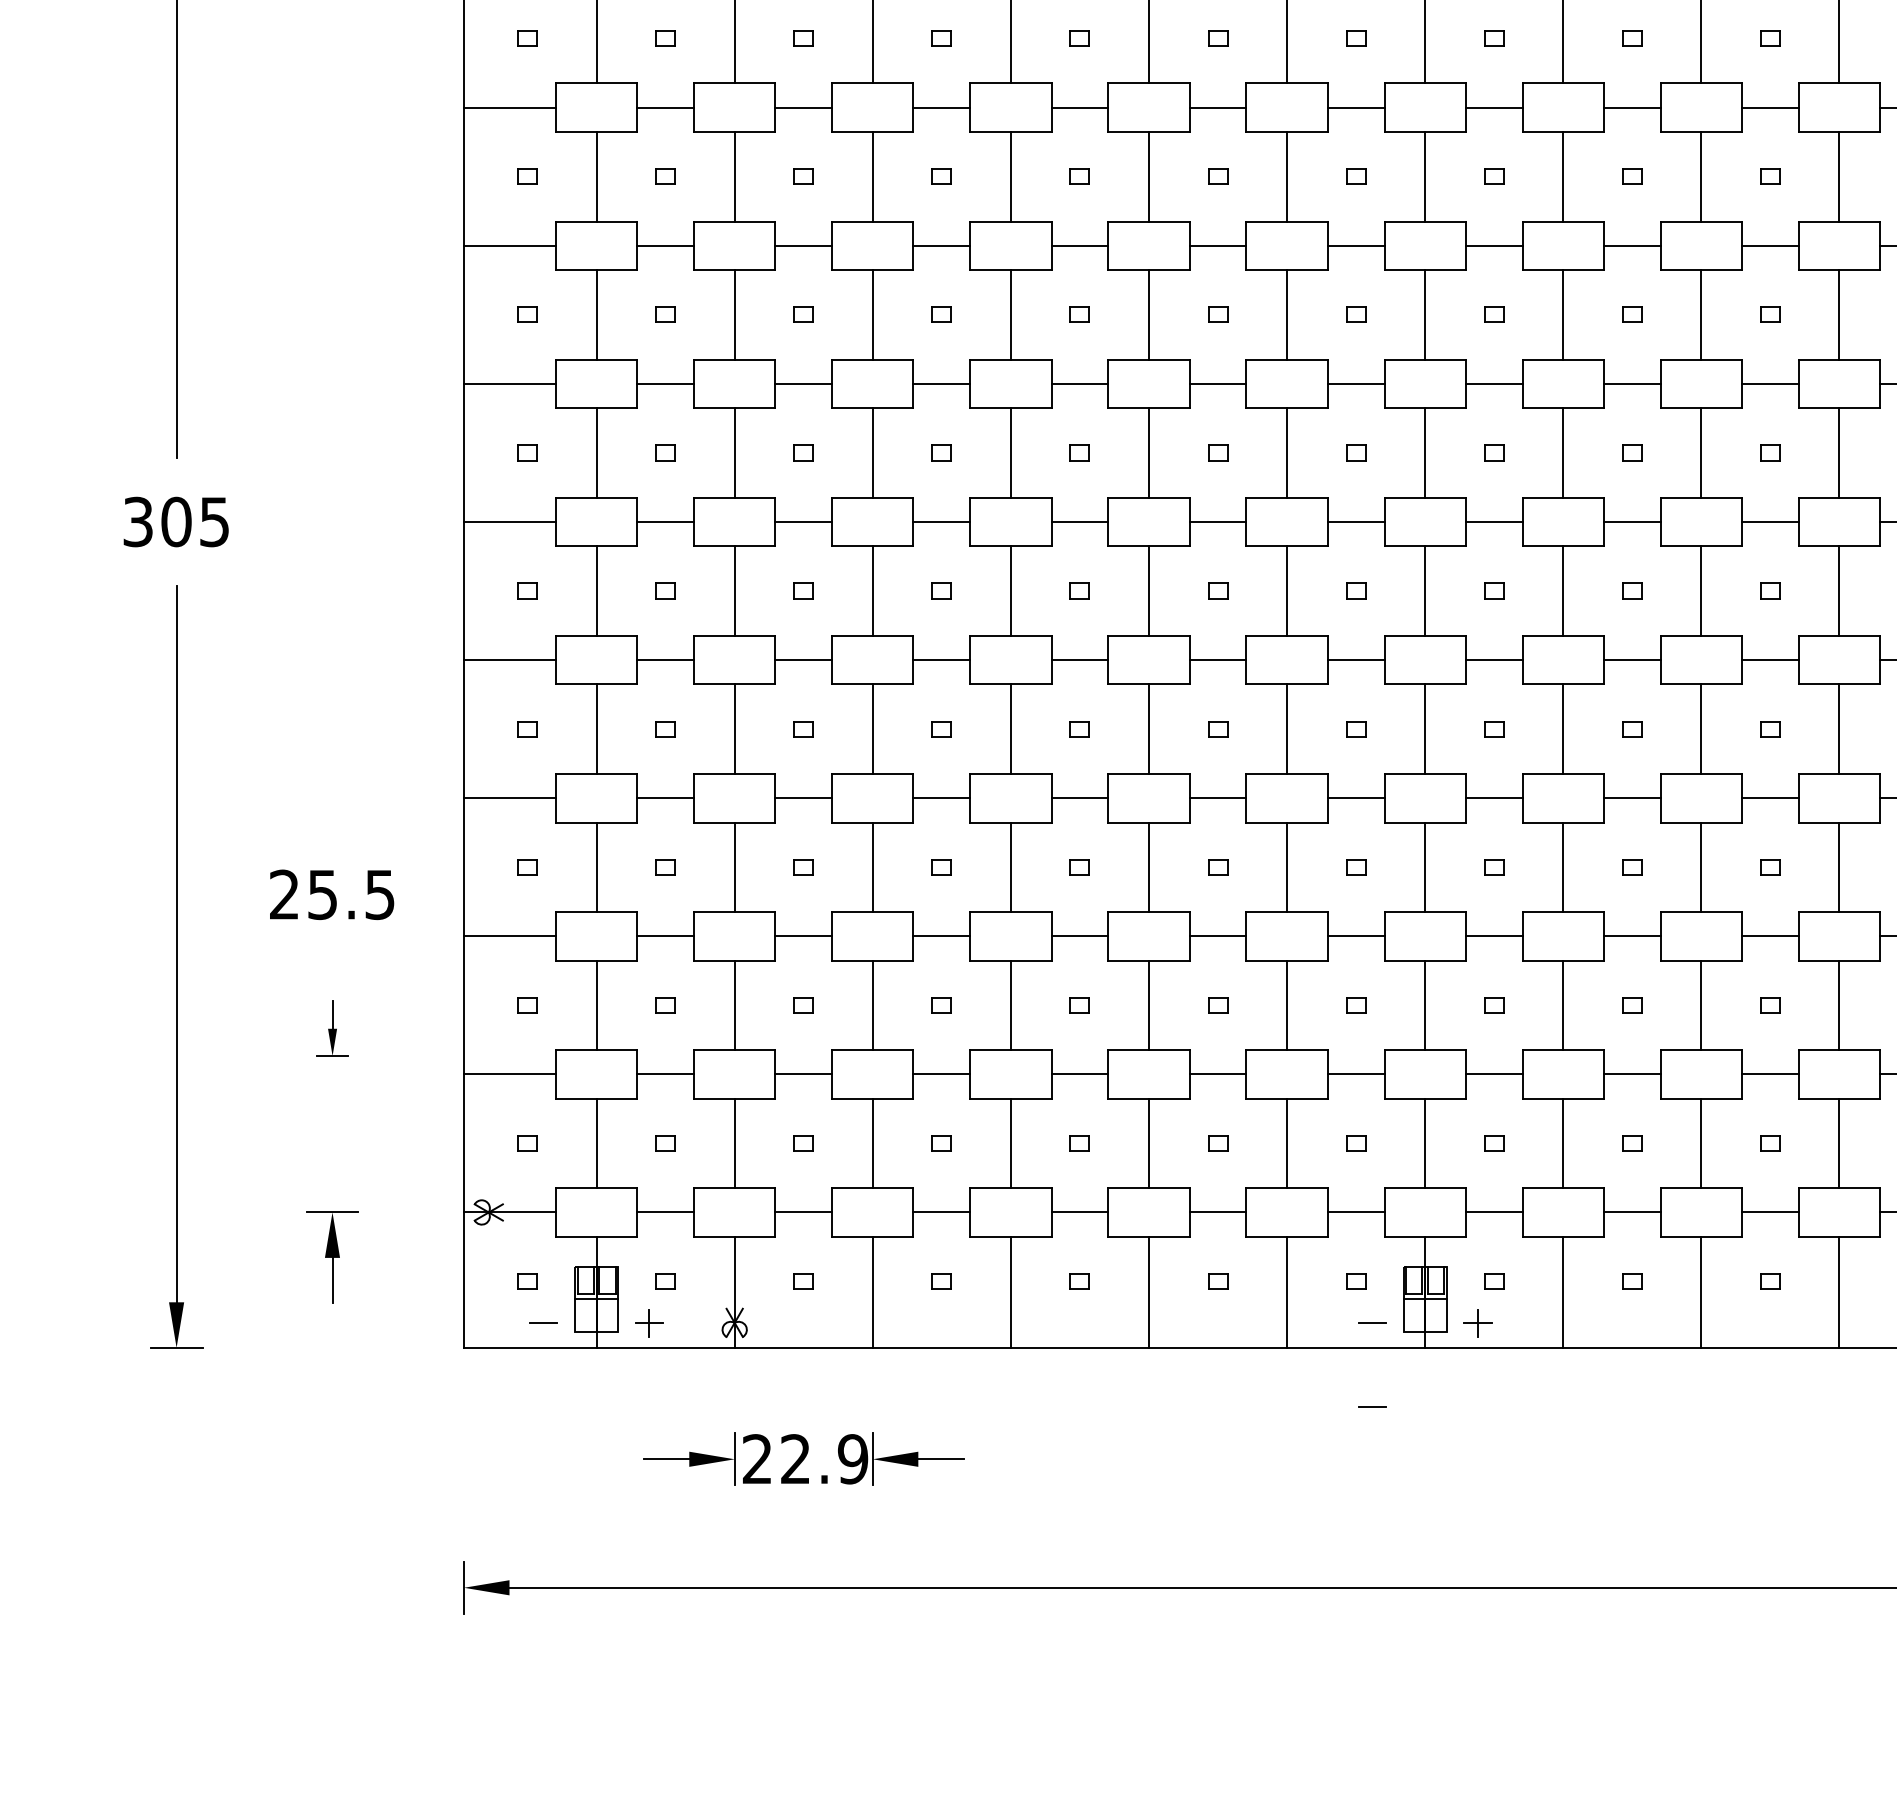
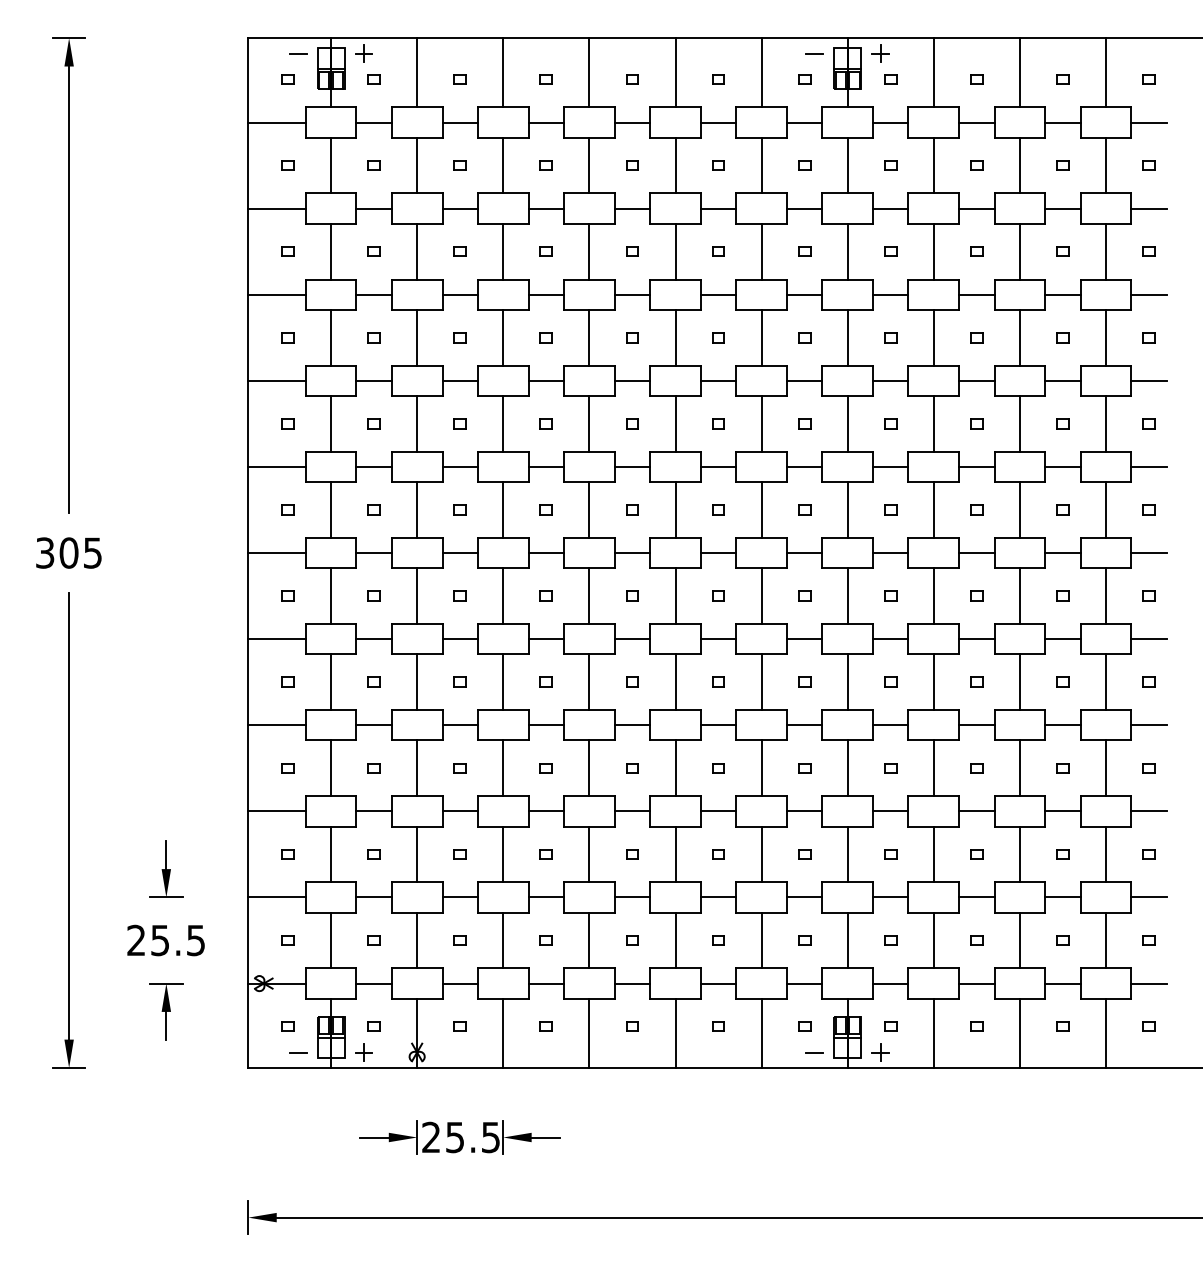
text: (331, 894) -> (165, 940), moved
part: (332, 1027) -> (166, 868), size x1.67
line: (1371, 1406) -> (814, 1104), removed
text: (825, 1459) -> (473, 1137), 22.9 -> 25.5

